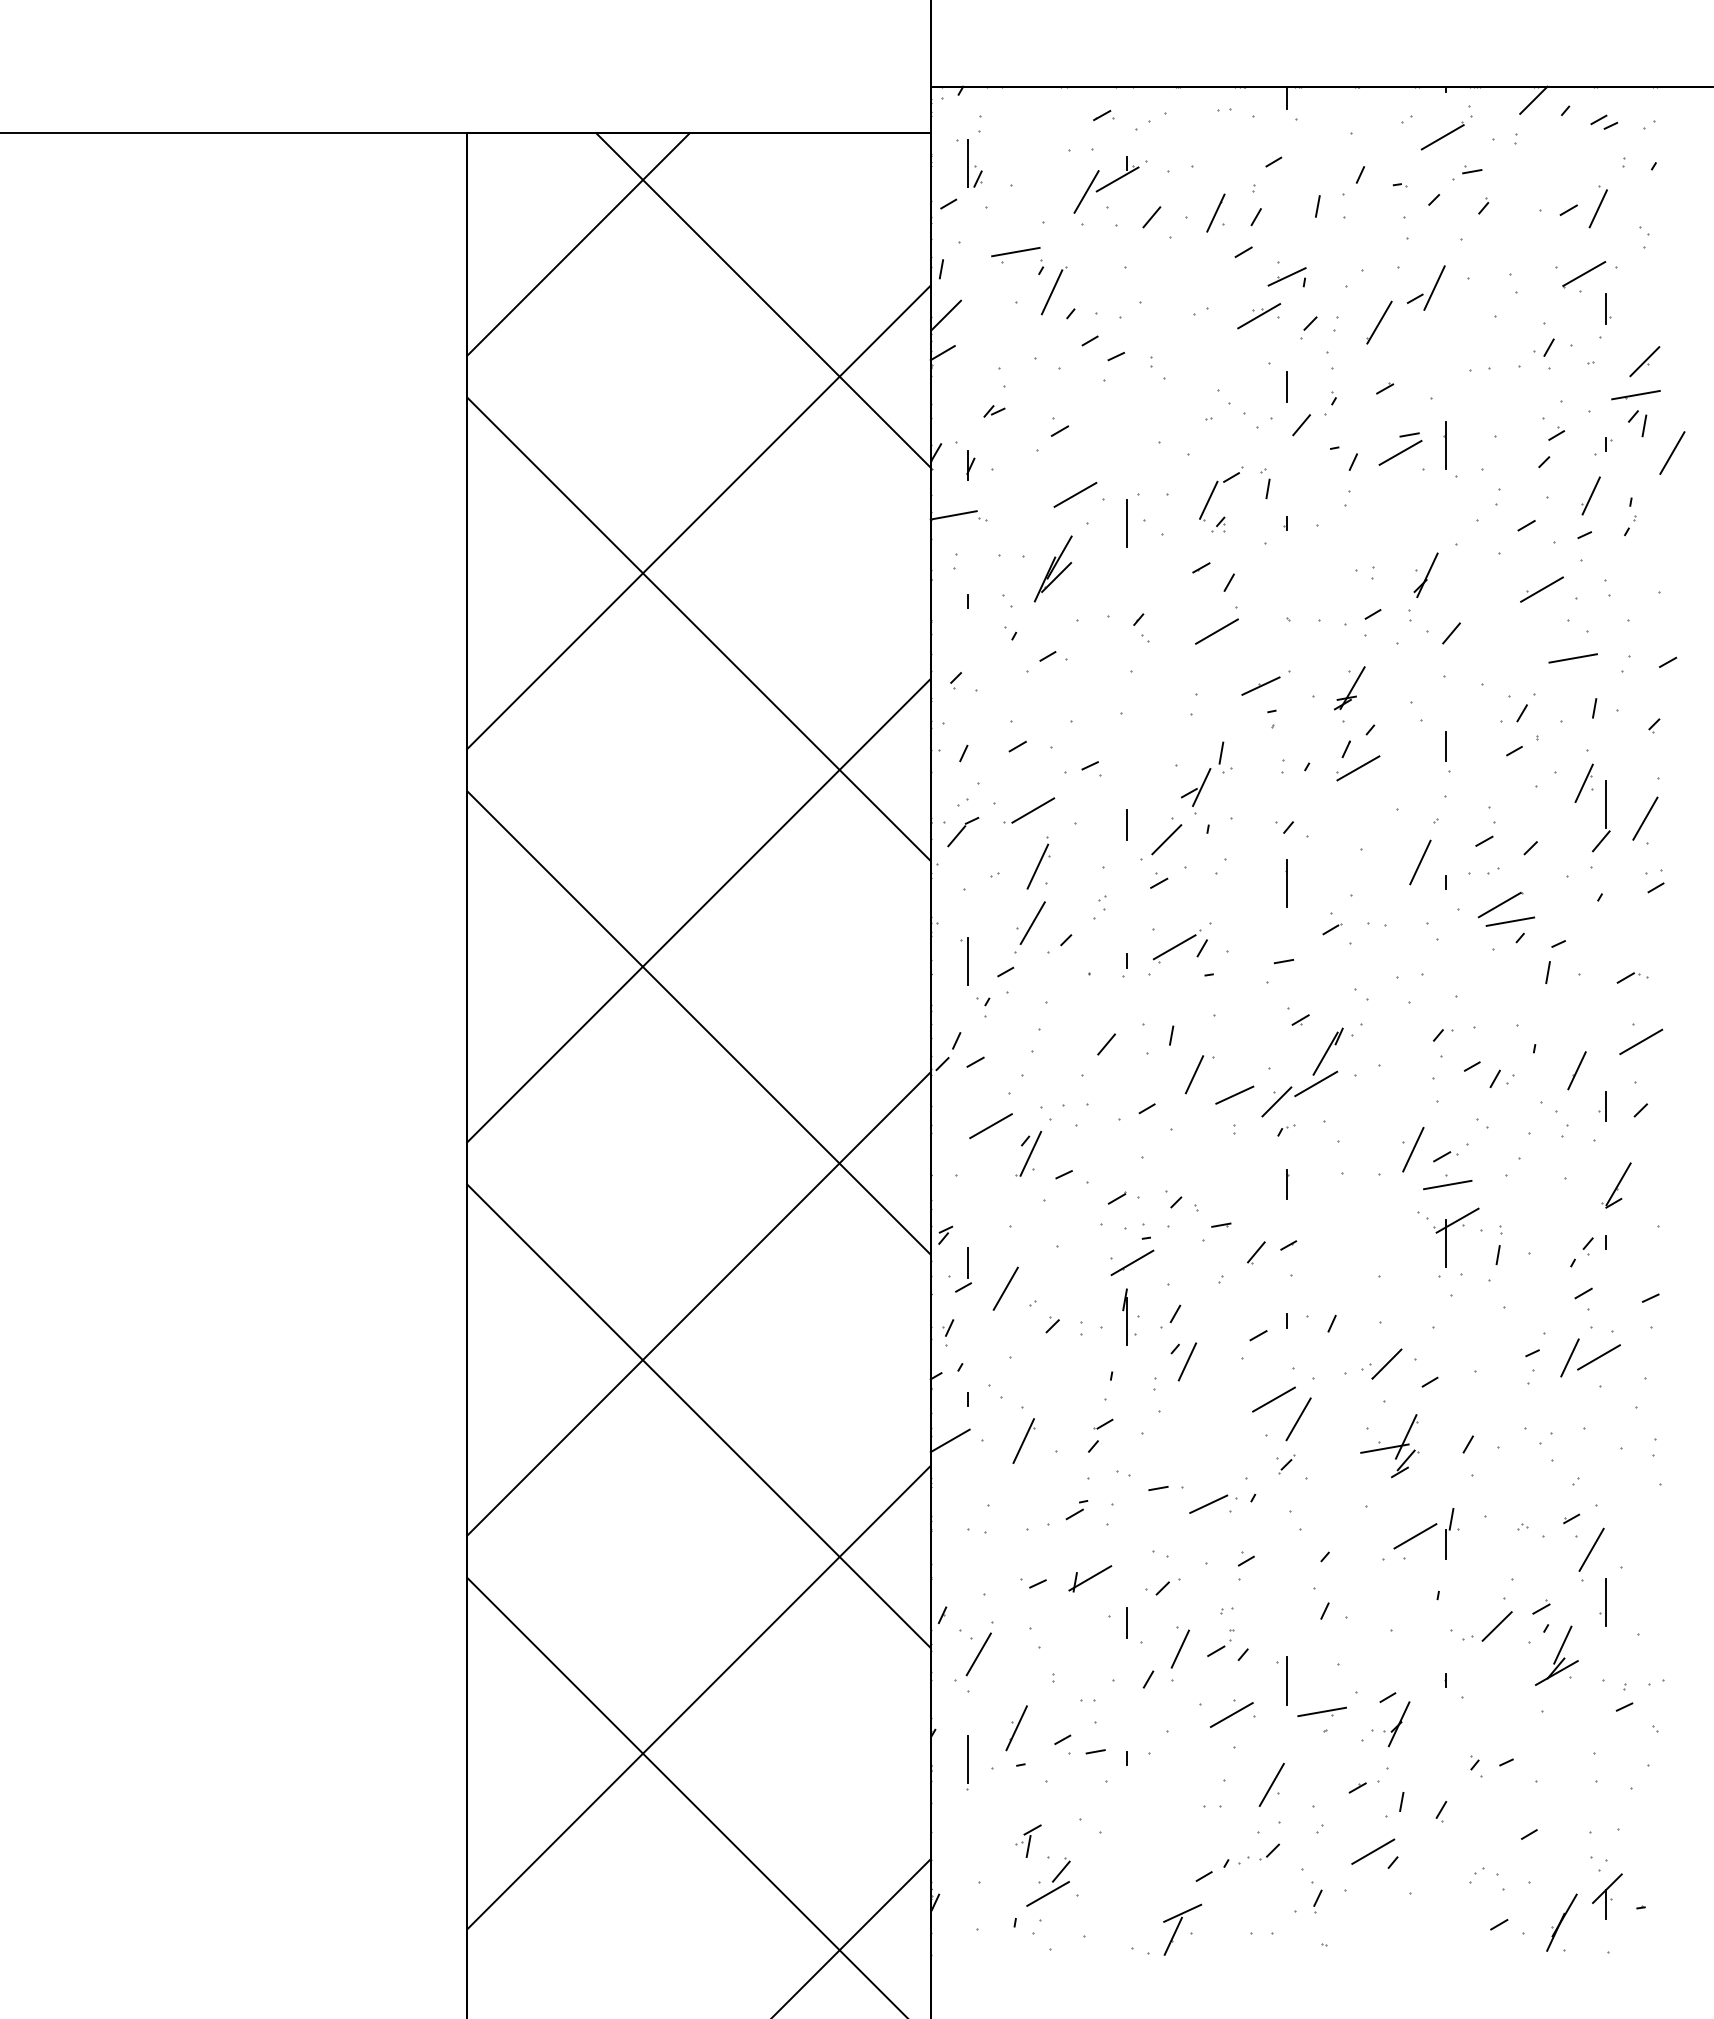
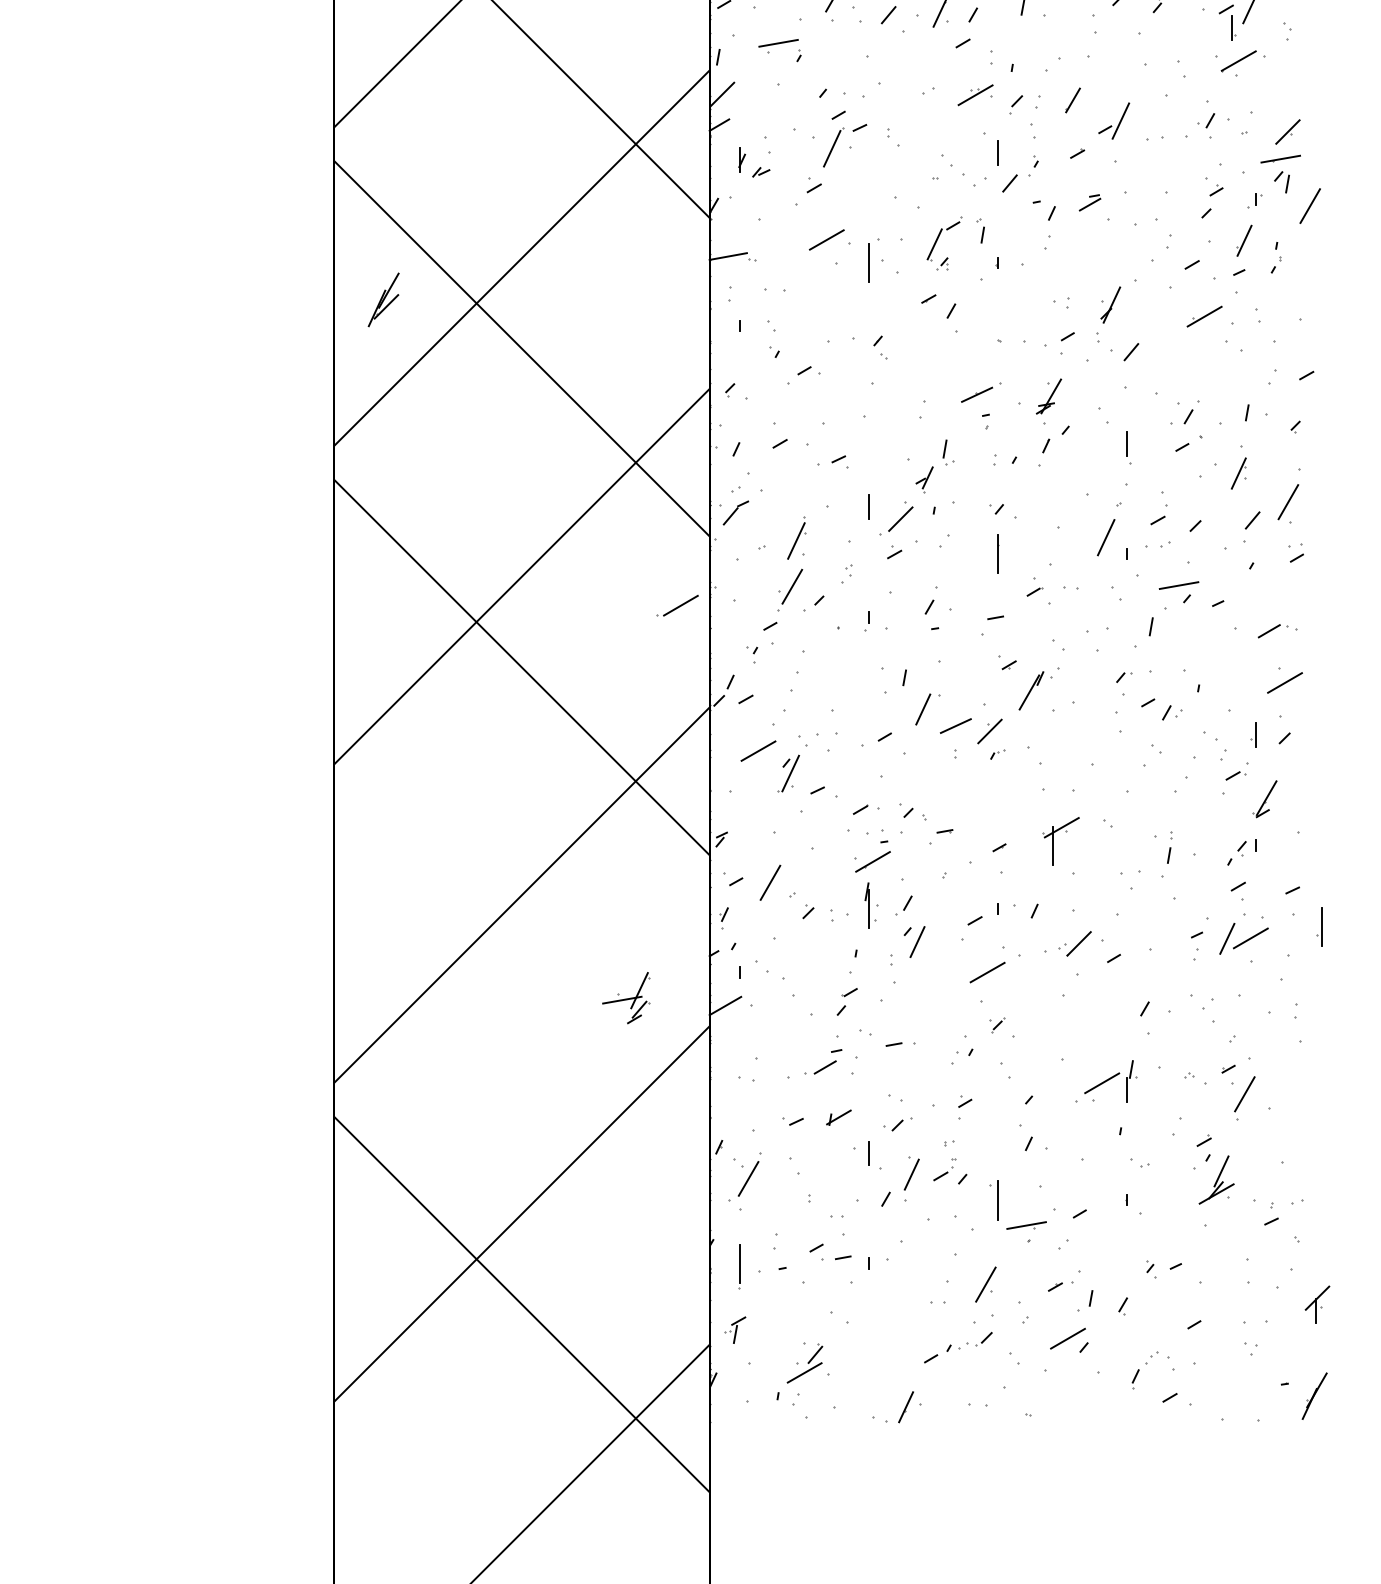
line: (1286, 276) -> (997, 63), removed
part: (1053, 290) -> (833, 147), moved
part: (1422, 293) -> (1111, 125), moved
part: (1608, 308) -> (1234, 27), moved
part: (1379, 322) -> (1073, 100), size x0.7
line: (1446, 444) -> (1127, 199), removed
part: (1400, 448) -> (1090, 202), size x0.6
part: (970, 465) -> (741, 160), moved
part: (1052, 568) -> (383, 299), moved
line: (1216, 631) -> (941, 350), removed
line: (1572, 658) -> (1229, 372), removed
line: (1358, 768) -> (1056, 461), removed
part: (1196, 791) -> (924, 480), size x0.7
line: (1605, 804) -> (1256, 490), removed
part: (1029, 810) -> (677, 605), moved
line: (1499, 904) -> (1170, 571), removed
part: (1177, 946) -> (909, 605), removed
line: (967, 960) -> (739, 617), removed
line: (1547, 972) -> (1150, 626), moved
part: (1632, 977) -> (1277, 630), size x1.6
line: (1106, 1044) -> (851, 685), removed
line: (1576, 1070) -> (1232, 706), removed
line: (1316, 1083) -> (1022, 716), removed
line: (1413, 1149) -> (1100, 770), removed
part: (1445, 1156) -> (1235, 775), moved
part: (1287, 1184) -> (998, 798), removed
line: (1447, 1184) -> (1128, 798), removed
part: (1446, 1237) -> (1052, 841), moved
line: (1256, 1252) -> (973, 853), removed
line: (967, 1262) -> (739, 861), removed
line: (698, 1416) -> (521, 986), removed
line: (1298, 1419) -> (1007, 988), removed
line: (1023, 1440) -> (784, 1005), removed
part: (1389, 1446) -> (626, 998), moved
line: (1208, 1503) -> (934, 1056), removed
part: (1076, 1510) -> (827, 1062), size x1.6
part: (1090, 1578) -> (839, 1117), size x0.7
part: (1602, 1602) -> (1319, 927), moved
line: (1496, 1626) -> (1167, 1156), removed
line: (1231, 1714) -> (953, 1227), removed
part: (1396, 1724) -> (1086, 1235), removed
line: (1016, 1728) -> (779, 1238), removed
part: (1028, 1840) -> (735, 1329), moved
part: (1607, 1896) -> (1317, 1304), moved
part: (1317, 1901) -> (1135, 1379), moved
line: (1182, 1912) -> (913, 1387), removed
part: (1561, 1922) -> (1314, 1396), moved

